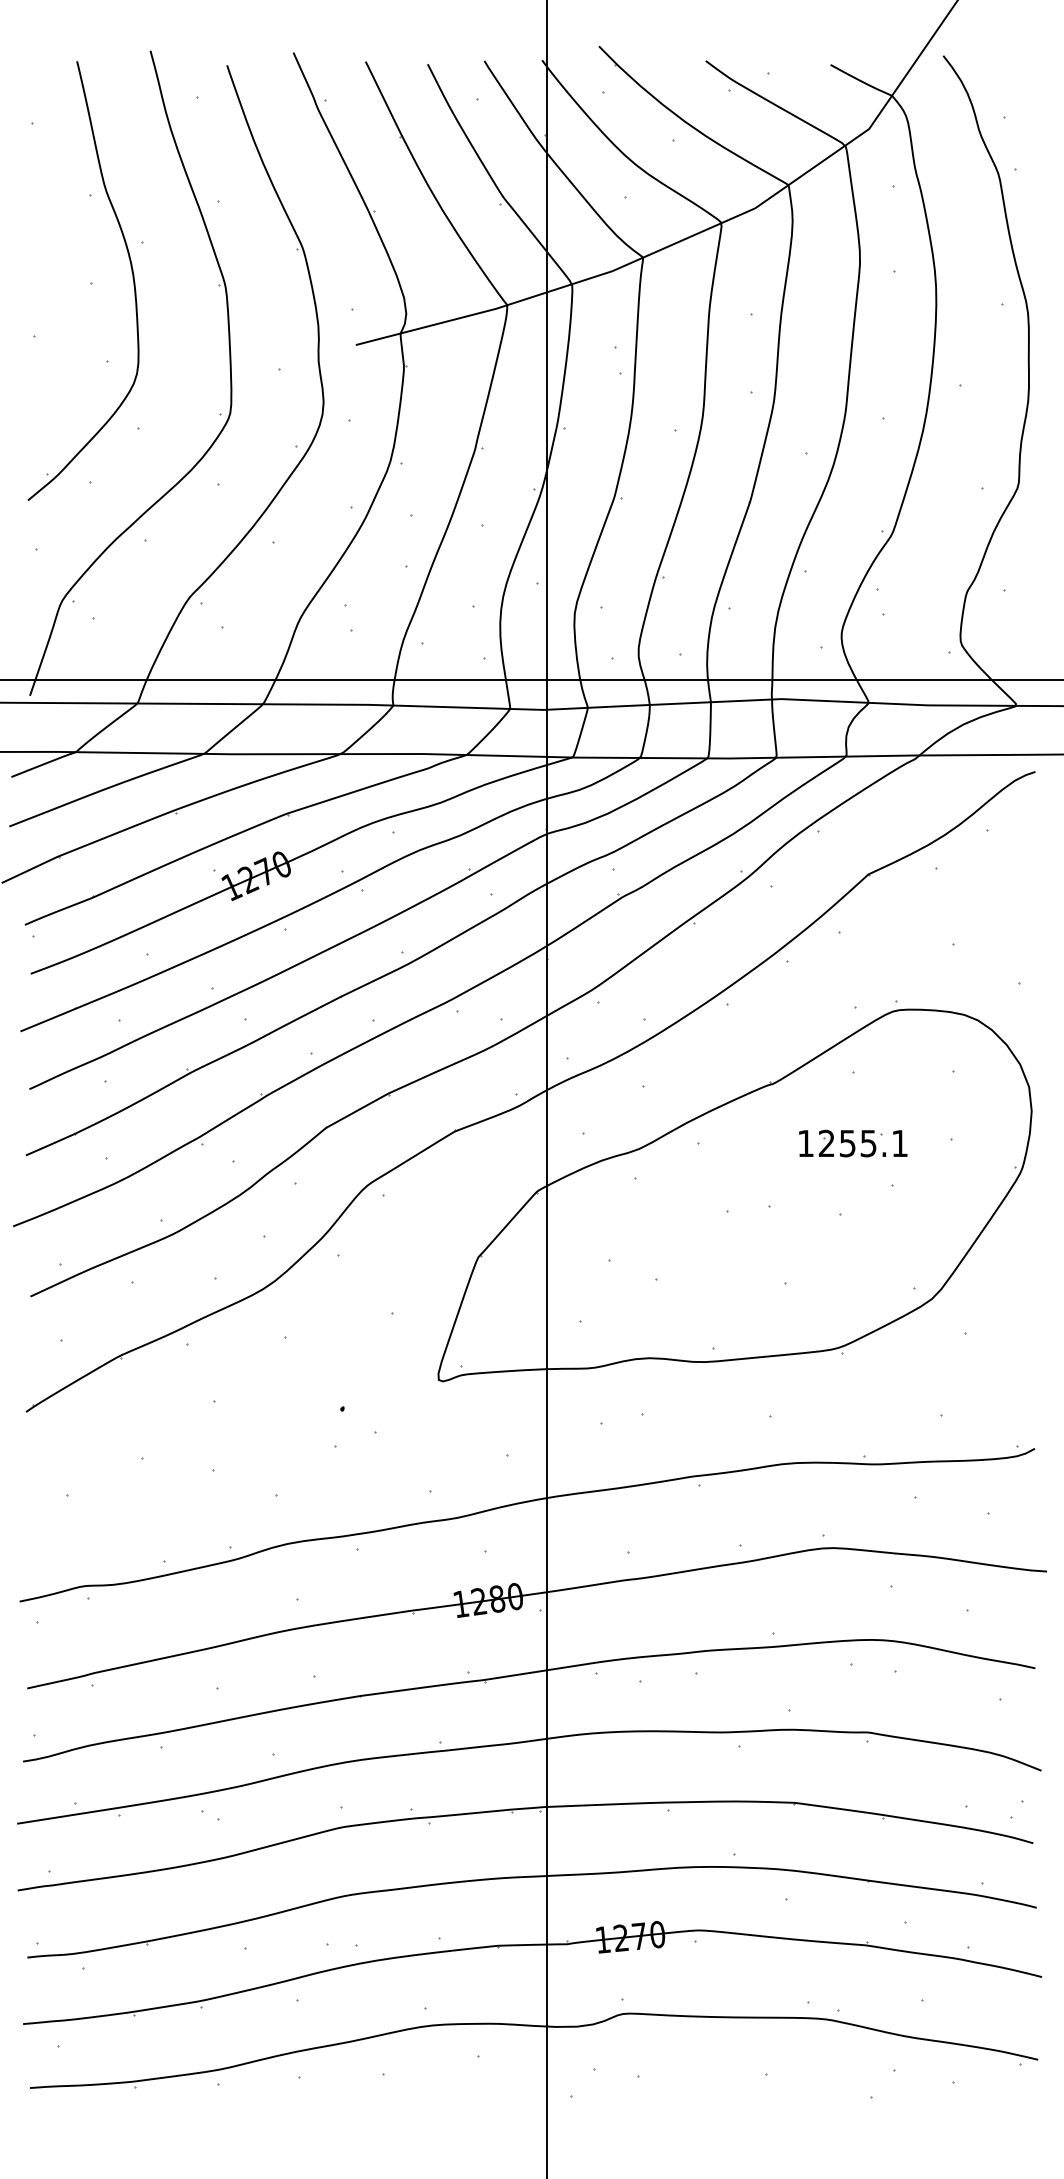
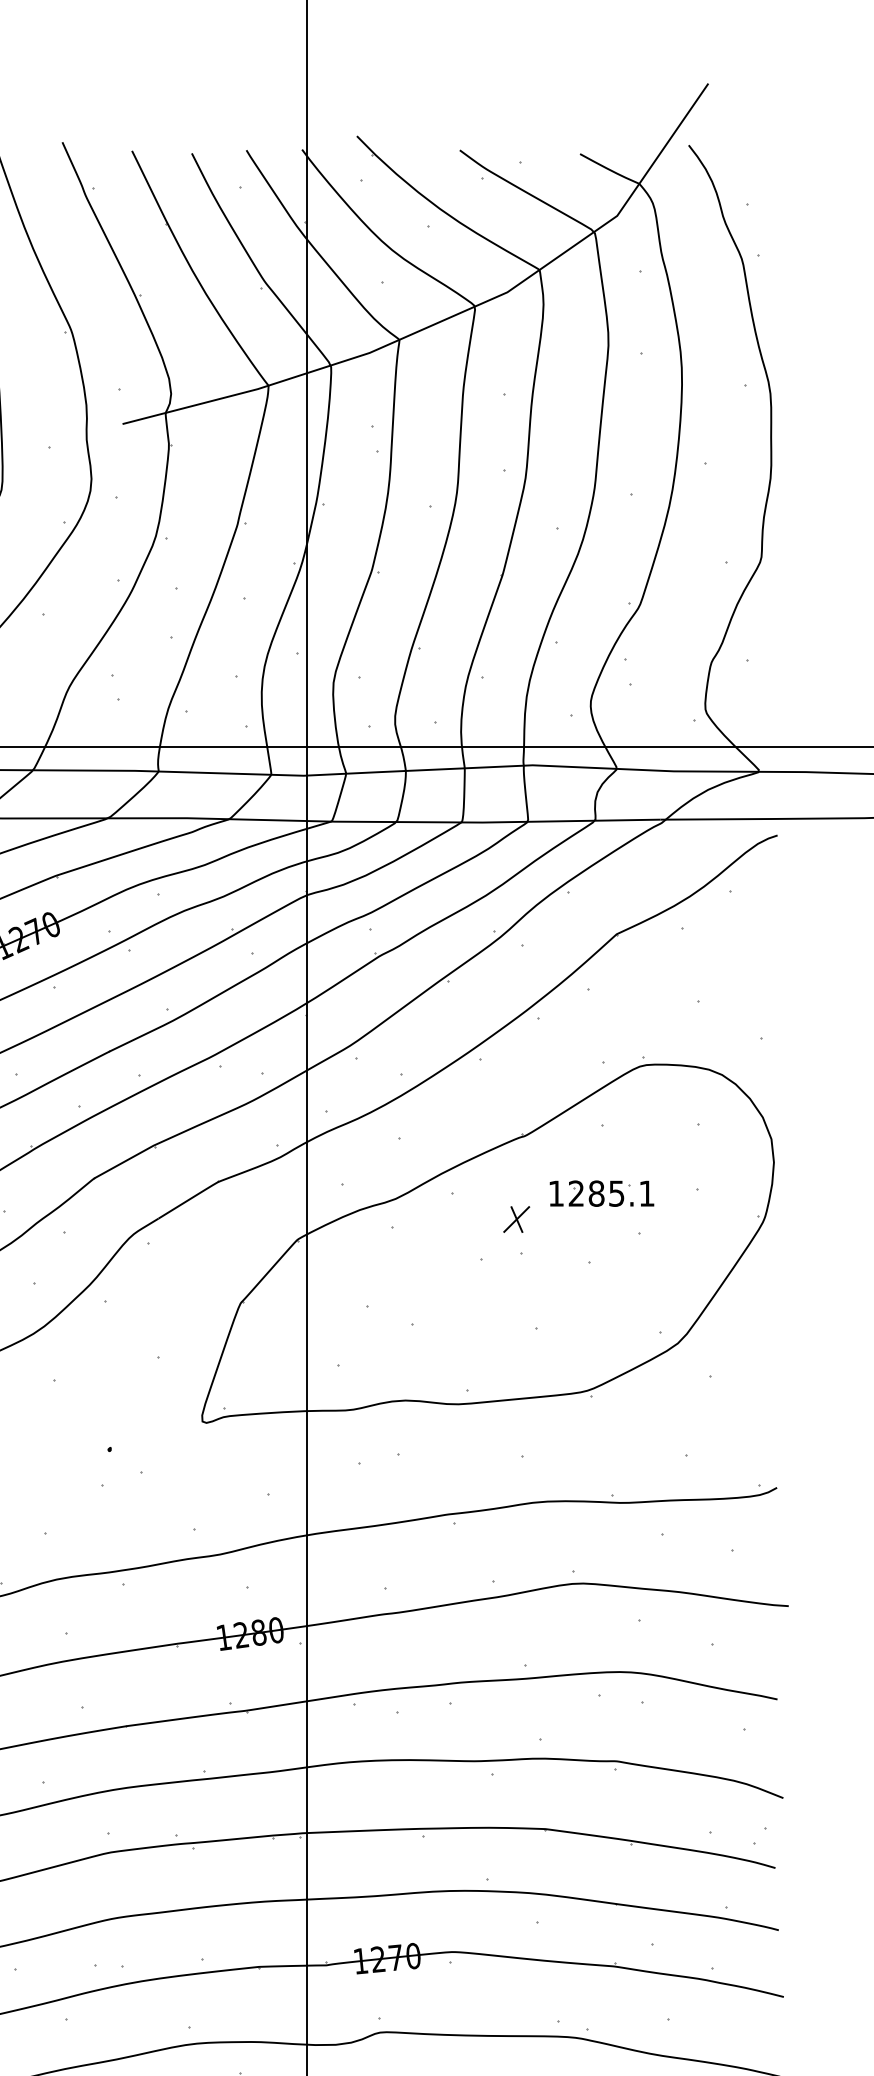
text: (847, 1143) -> (596, 1193), 1255.1 -> 1285.1
part: (764, 1170) -> (516, 1219), added

